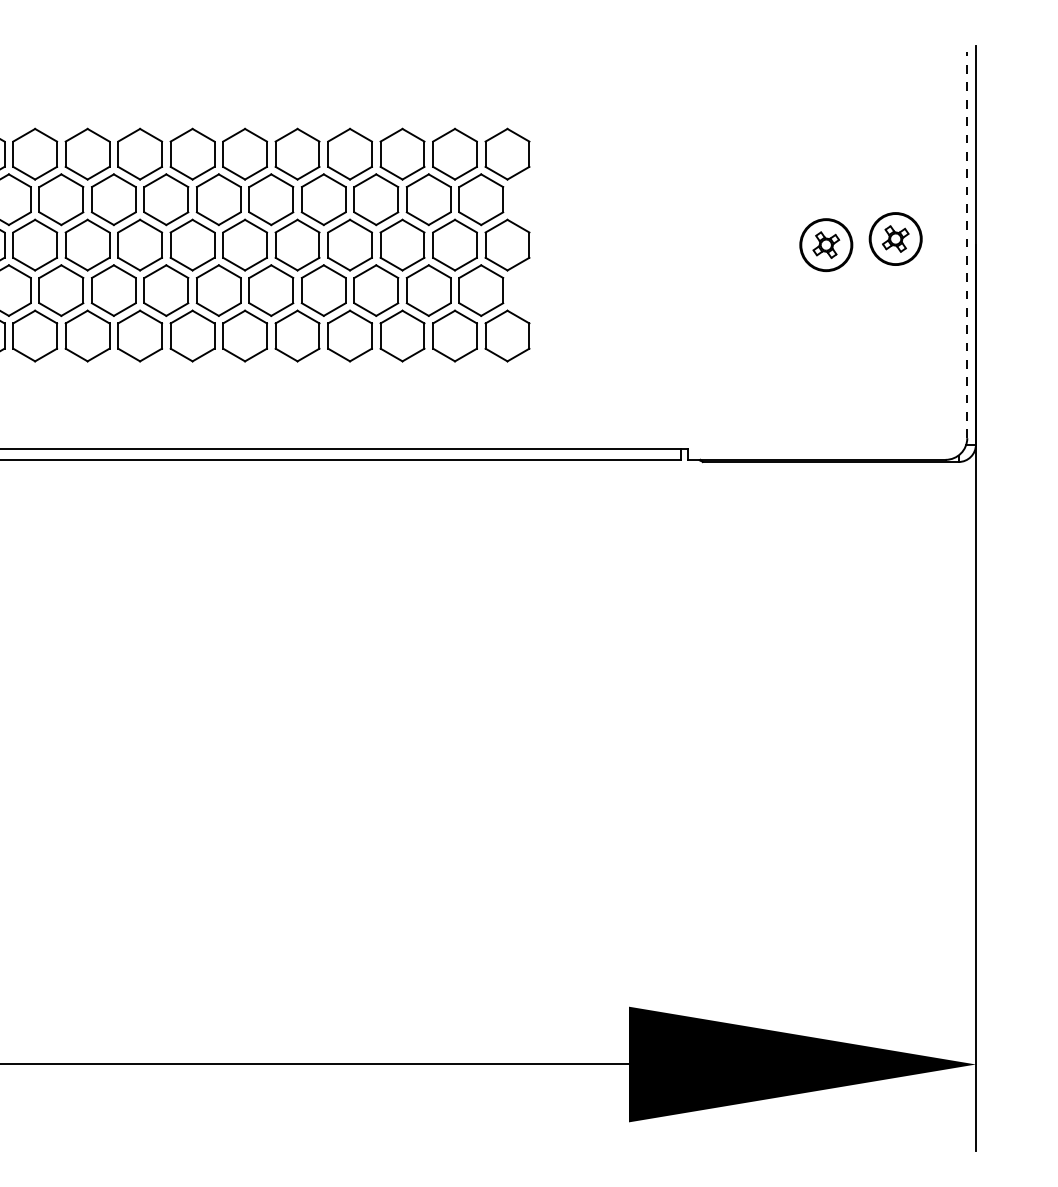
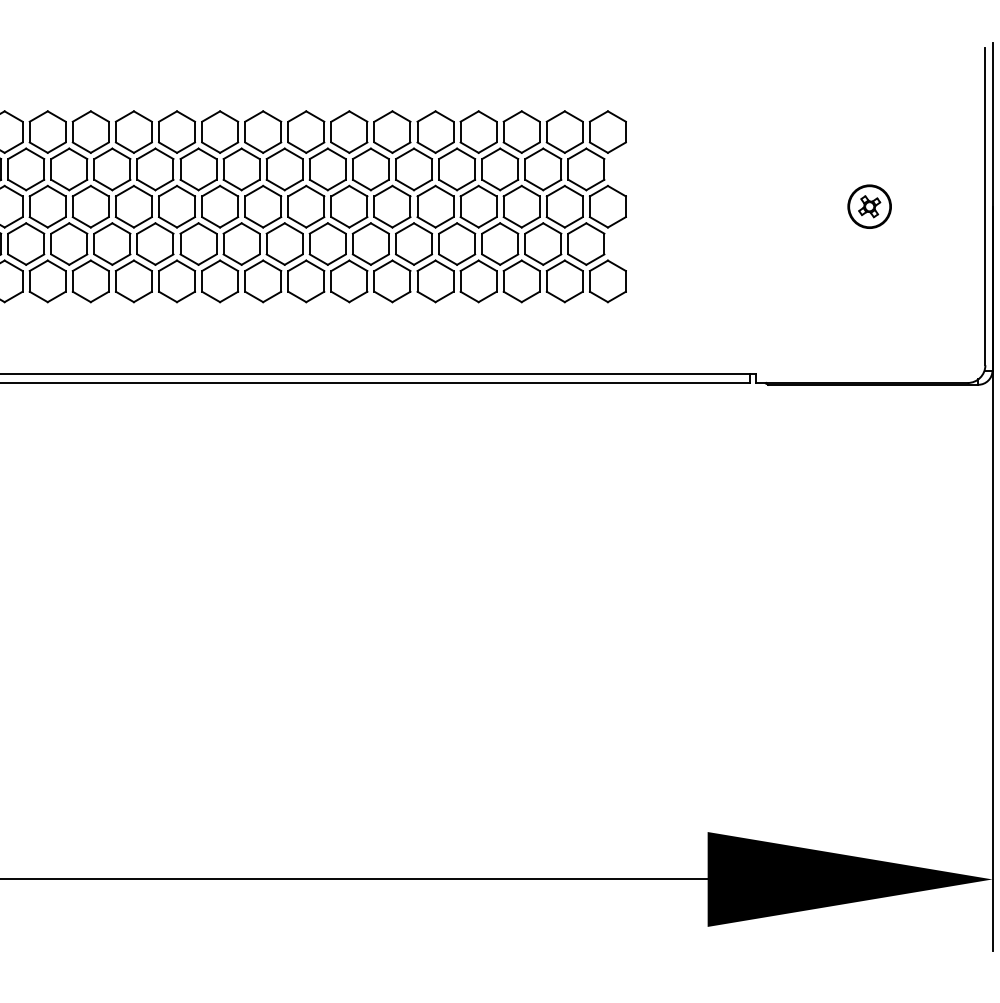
part: (895, 238) -> (926, 201), removed
line: (967, 244) -> (985, 206), dashed -> solid

